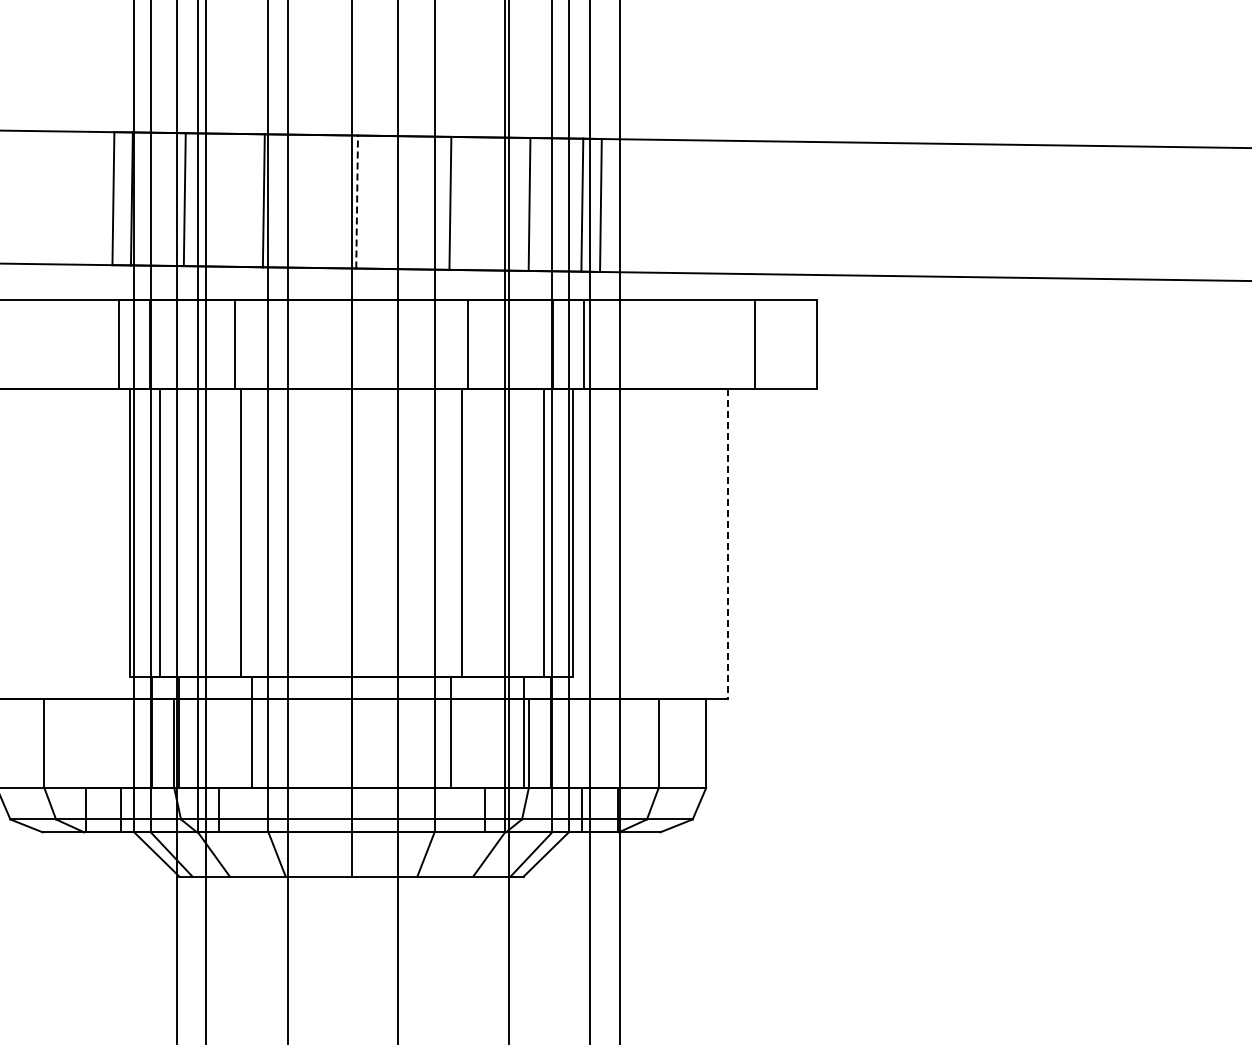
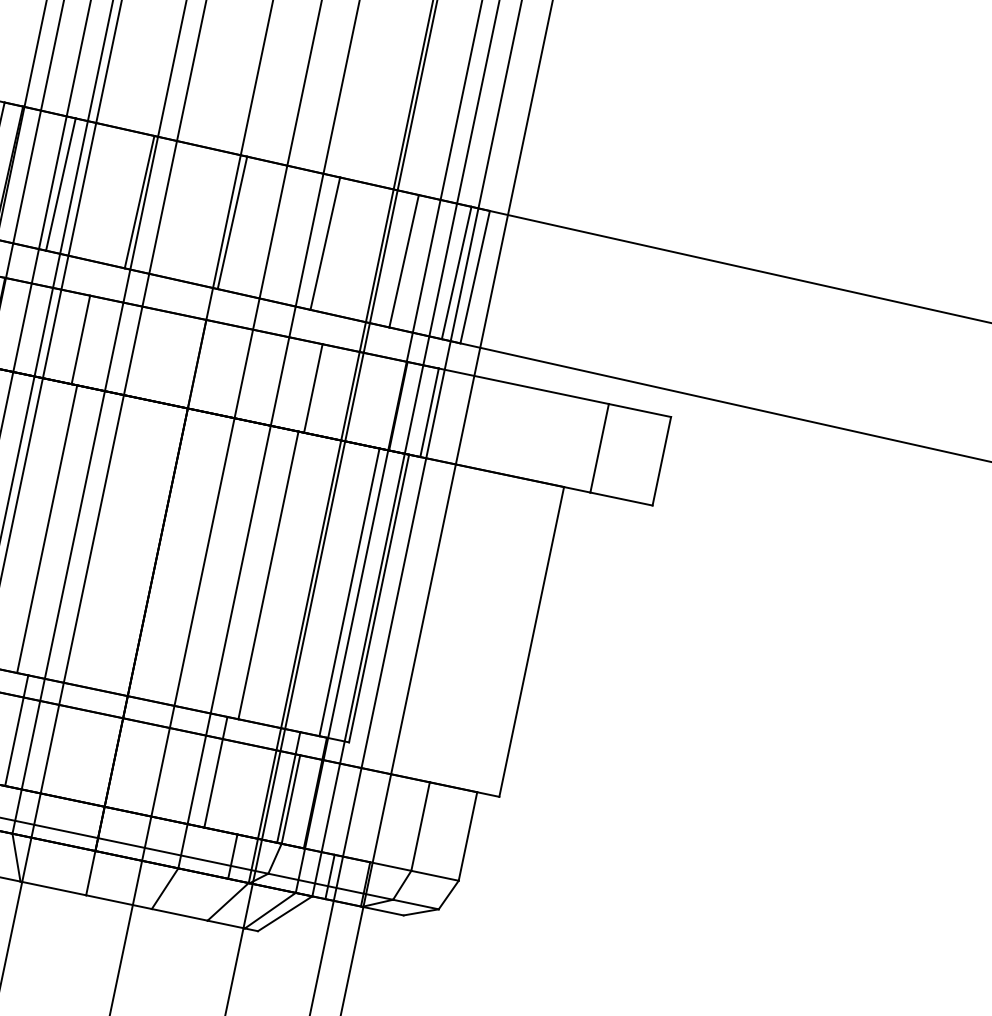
line: (357, 201) -> (232, 222), dashed -> solid
line: (728, 544) -> (531, 642), dashed -> solid

